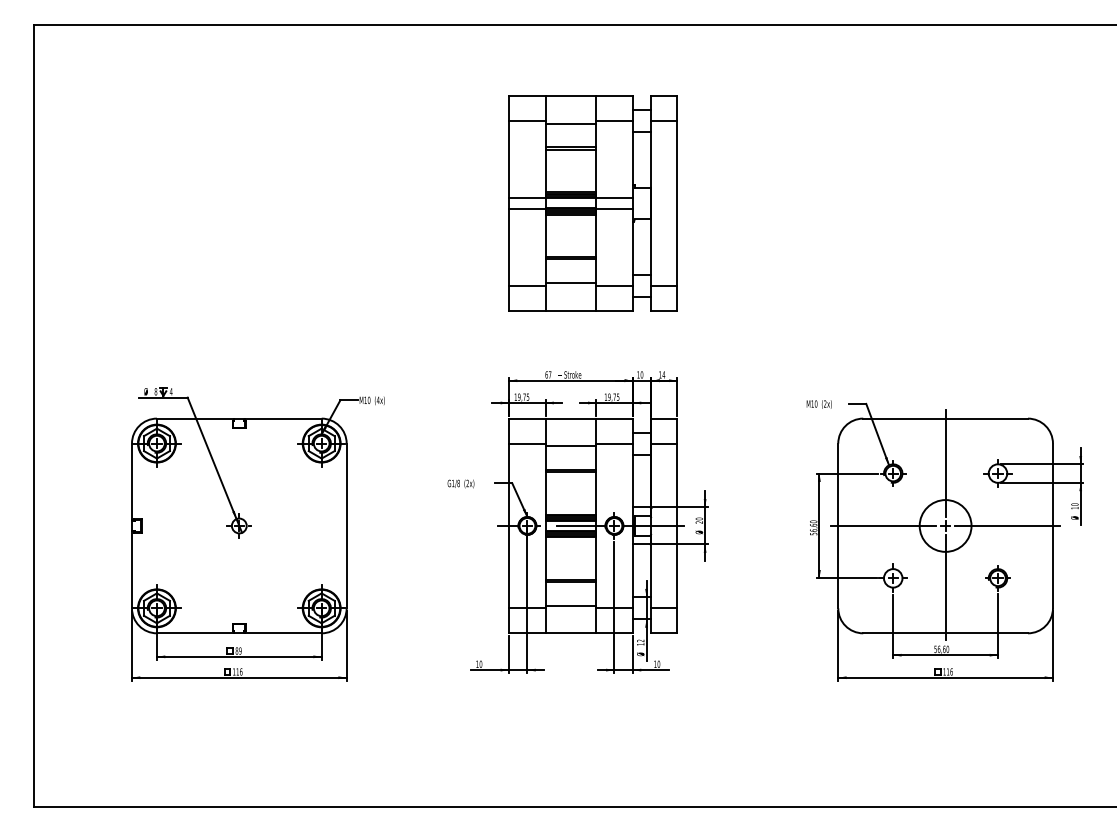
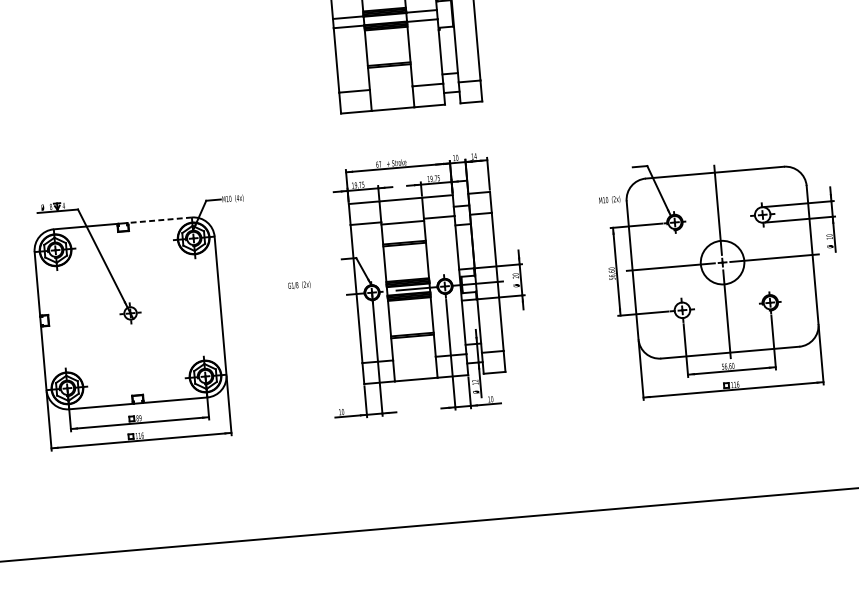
line: (570, 283) -> (390, 86), removed
text: (818, 404) -> (609, 200), moved
line: (282, 418) -> (159, 220), solid -> dashed
text: (460, 483) -> (298, 285), moved
line: (570, 605) -> (413, 356), removed

